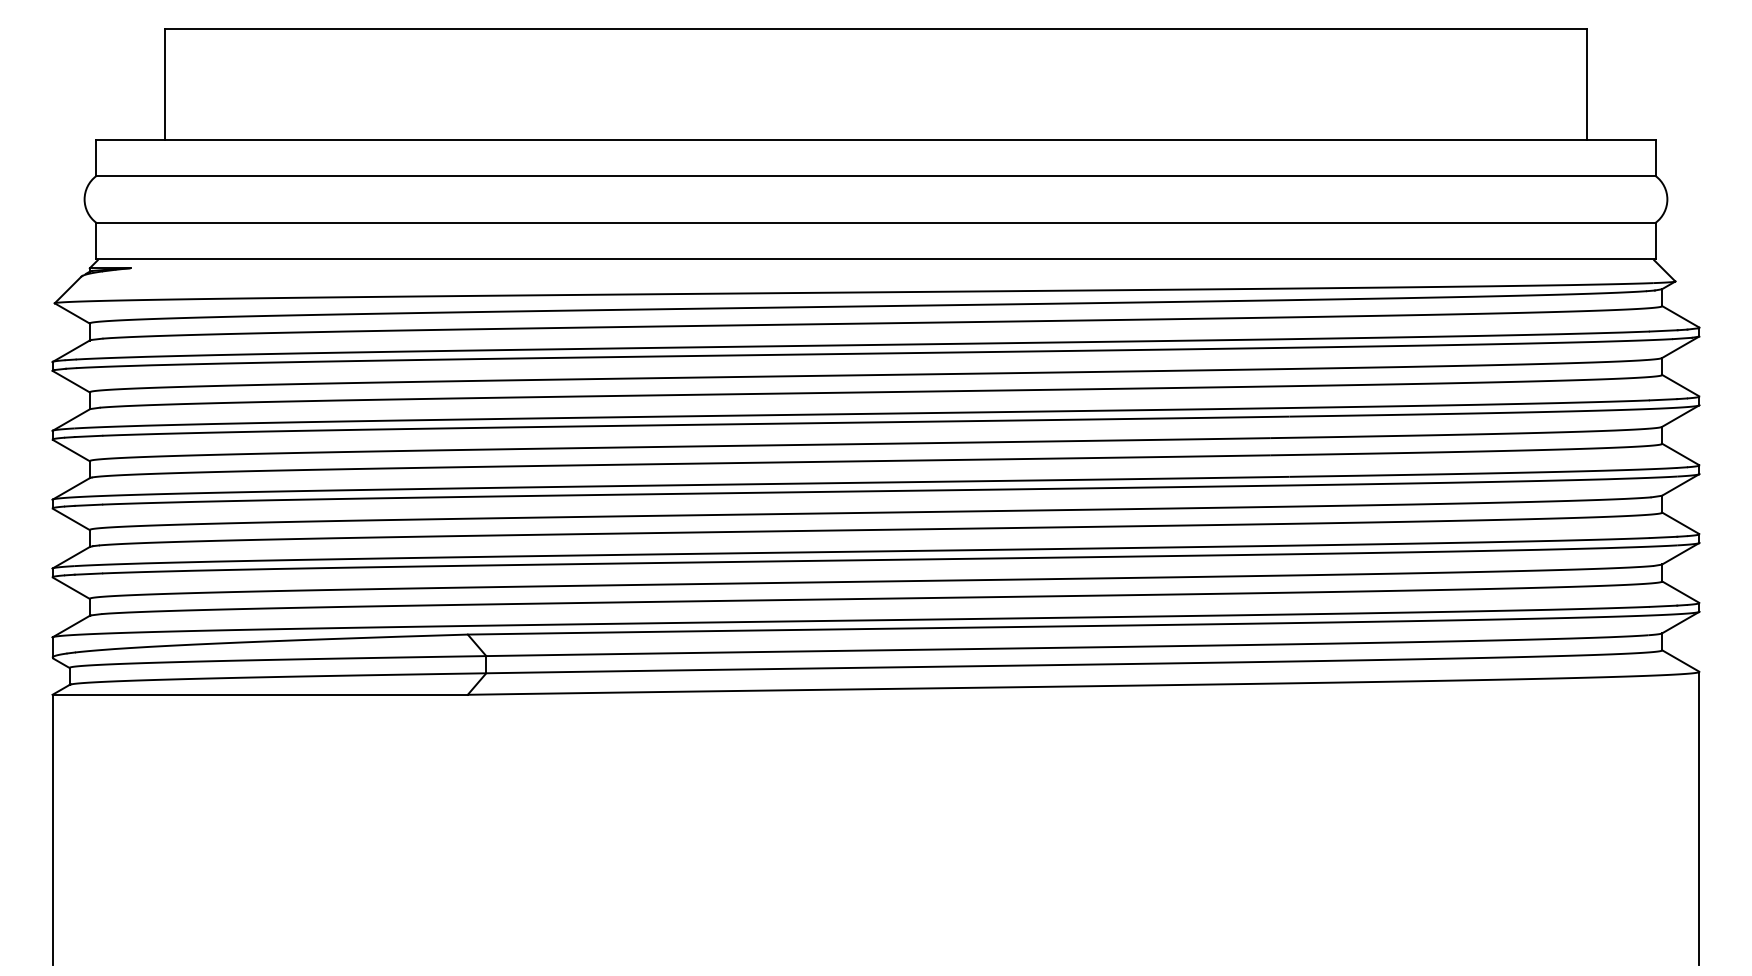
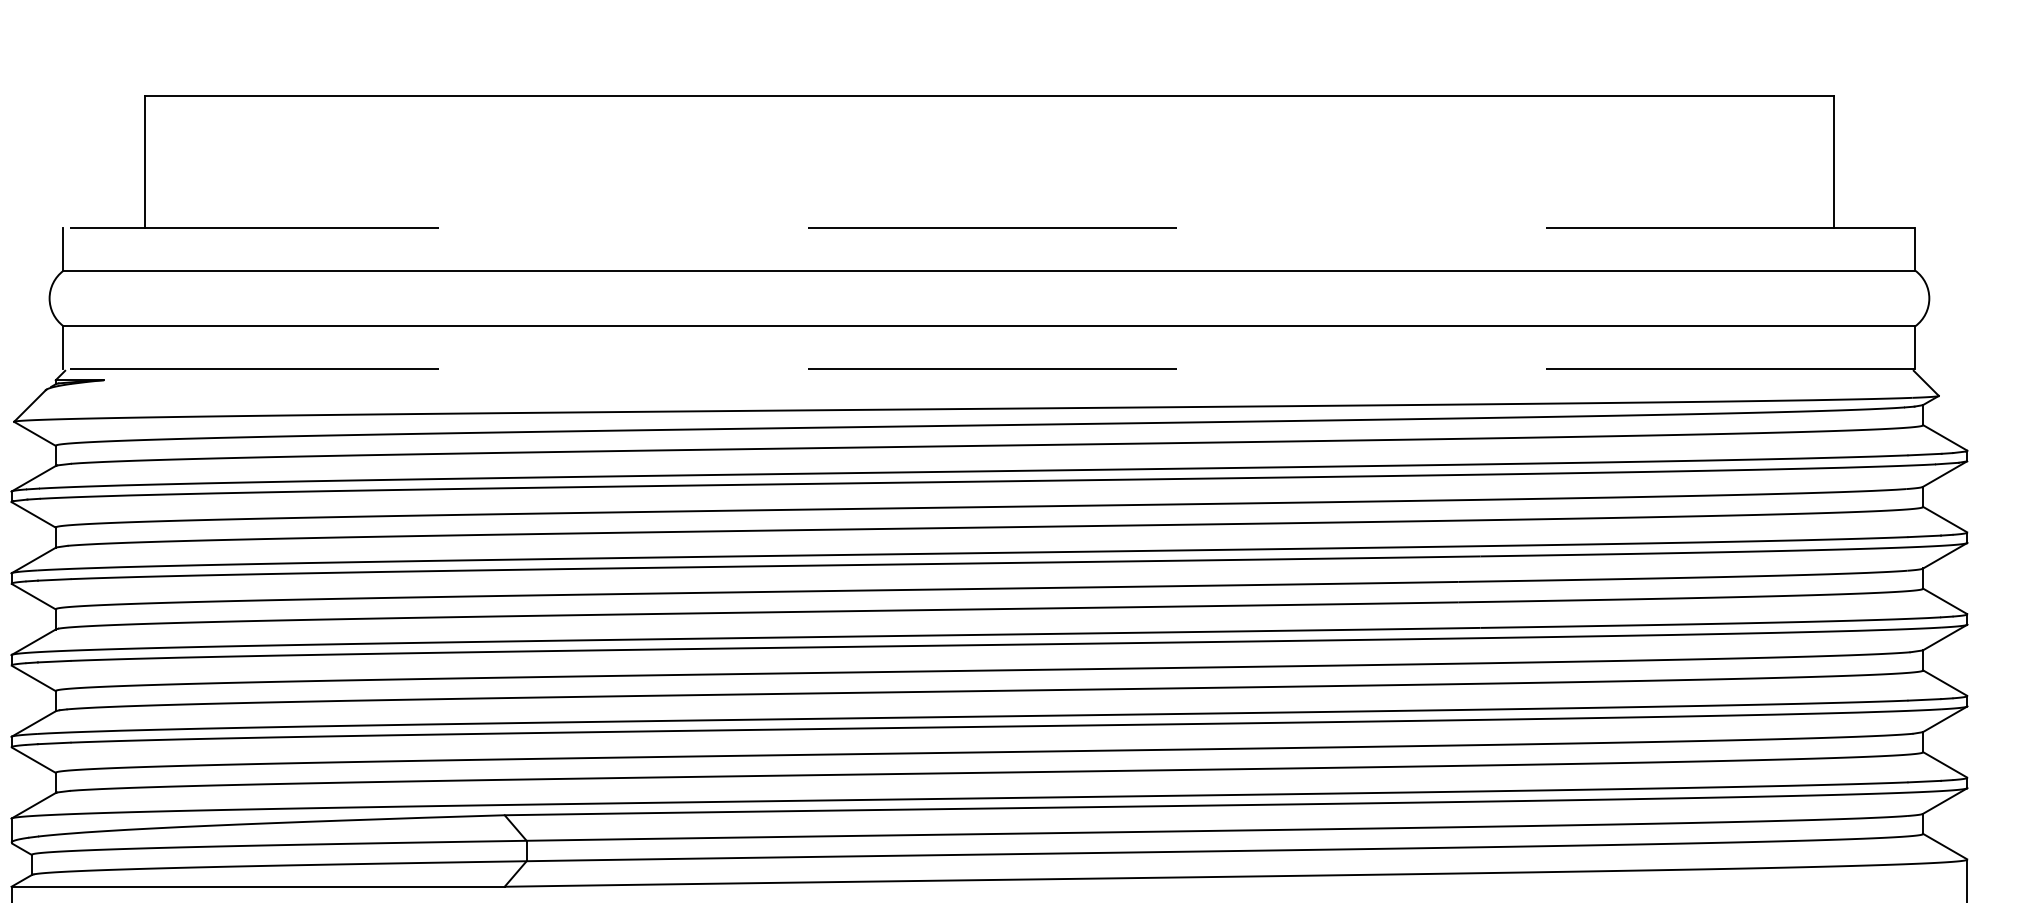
line: (876, 140) -> (990, 228), solid -> dashed
line: (876, 258) -> (990, 368), solid -> dashed

